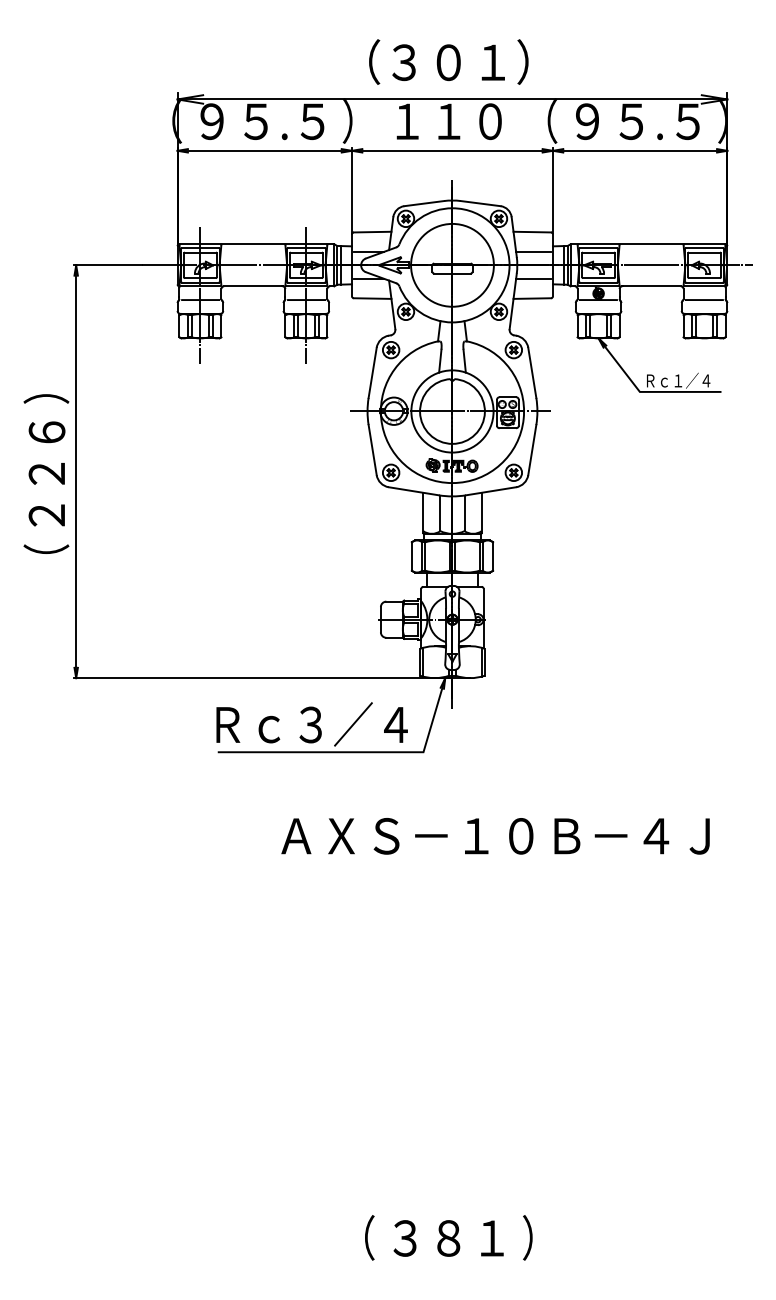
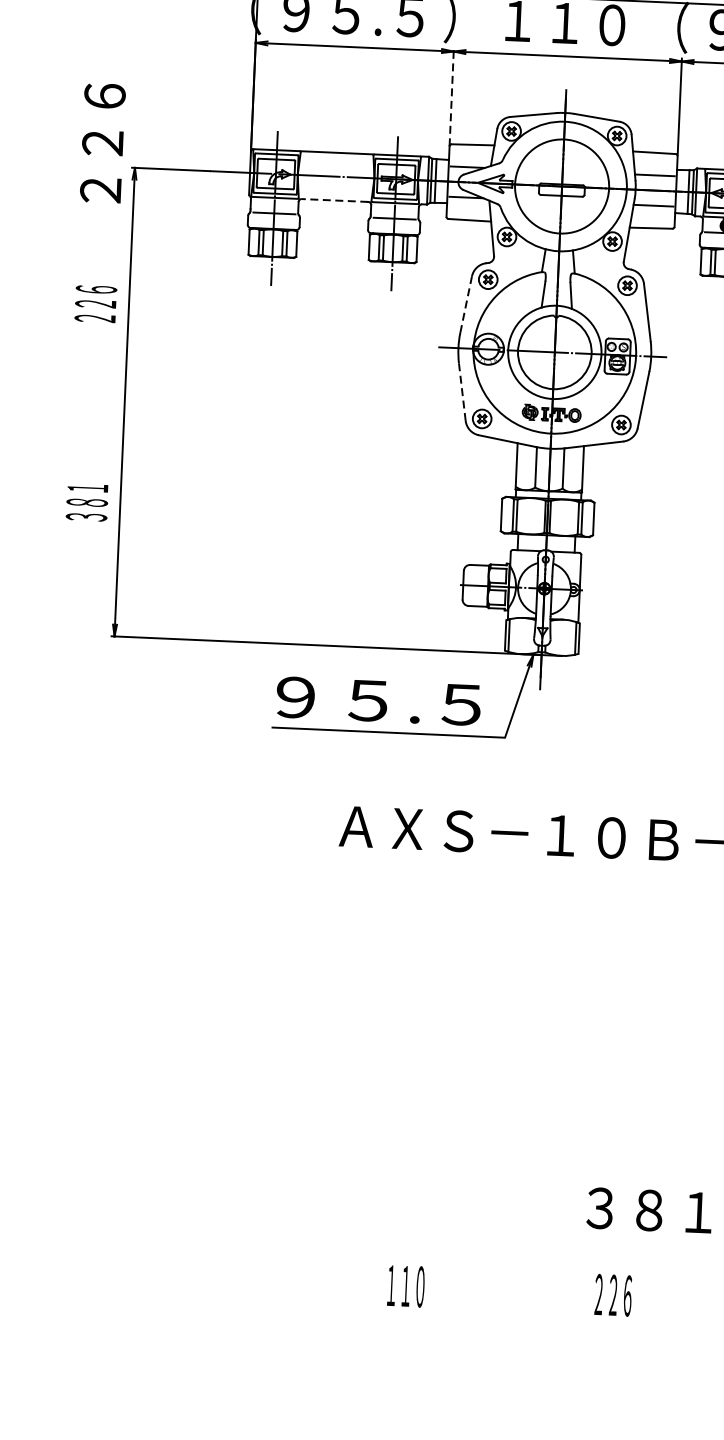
line: (352, 190) -> (452, 96), solid -> dashed
line: (252, 286) -> (334, 200), solid -> dashed
line: (372, 372) -> (465, 304), solid -> dashed
text: (46, 386) -> (95, 303), ） -> ２２６
line: (372, 449) -> (462, 391), solid -> dashed
text: (46, 473) -> (102, 142), moved
text: (46, 560) -> (86, 501), （ -> ３８１
text: (311, 724) -> (379, 700), Ｒｃ３／４ -> ９５.５
text: (357, 1237) -> (406, 1285), （ -> １１０
text: (539, 1237) -> (612, 1294), ） -> ２２６
text: (448, 1238) -> (649, 1210), moved

